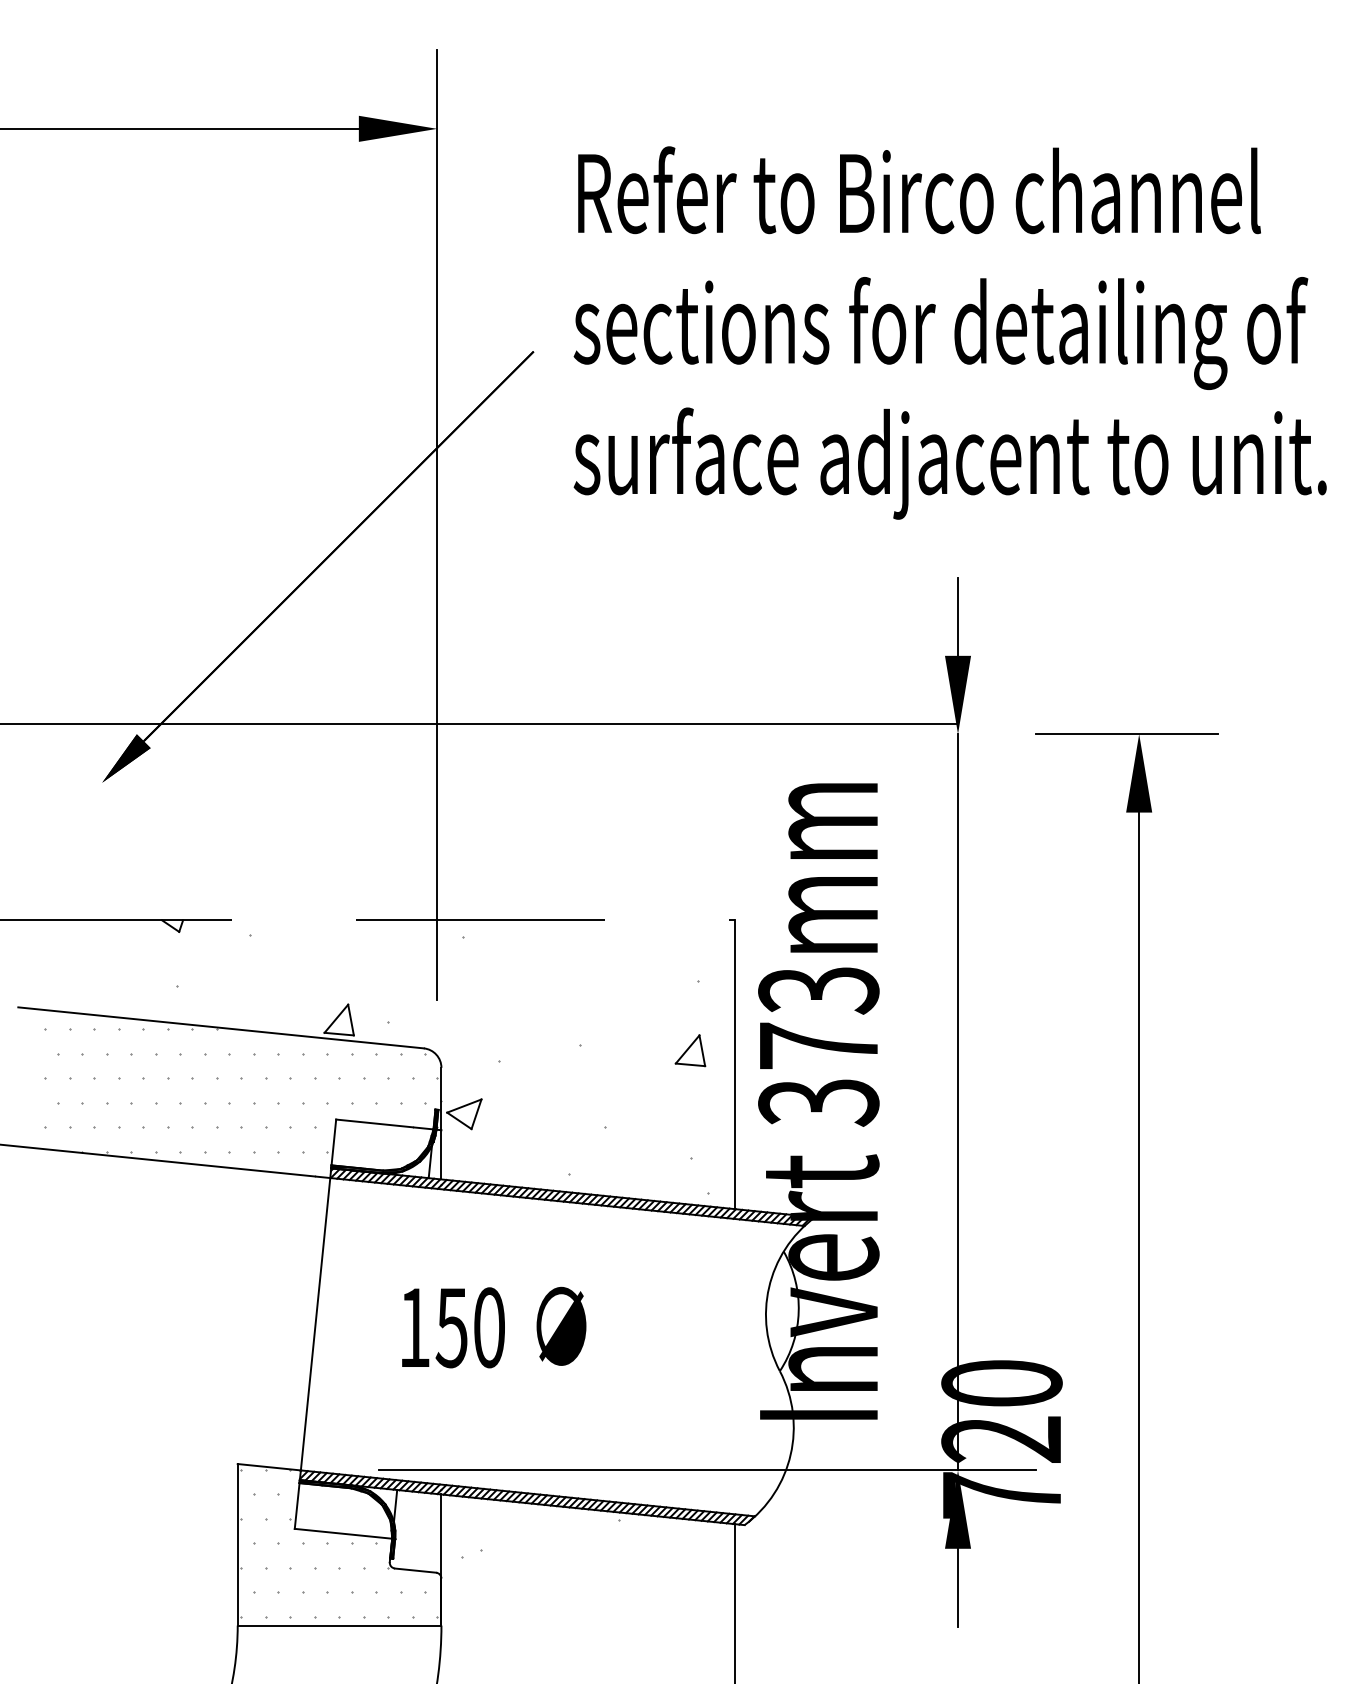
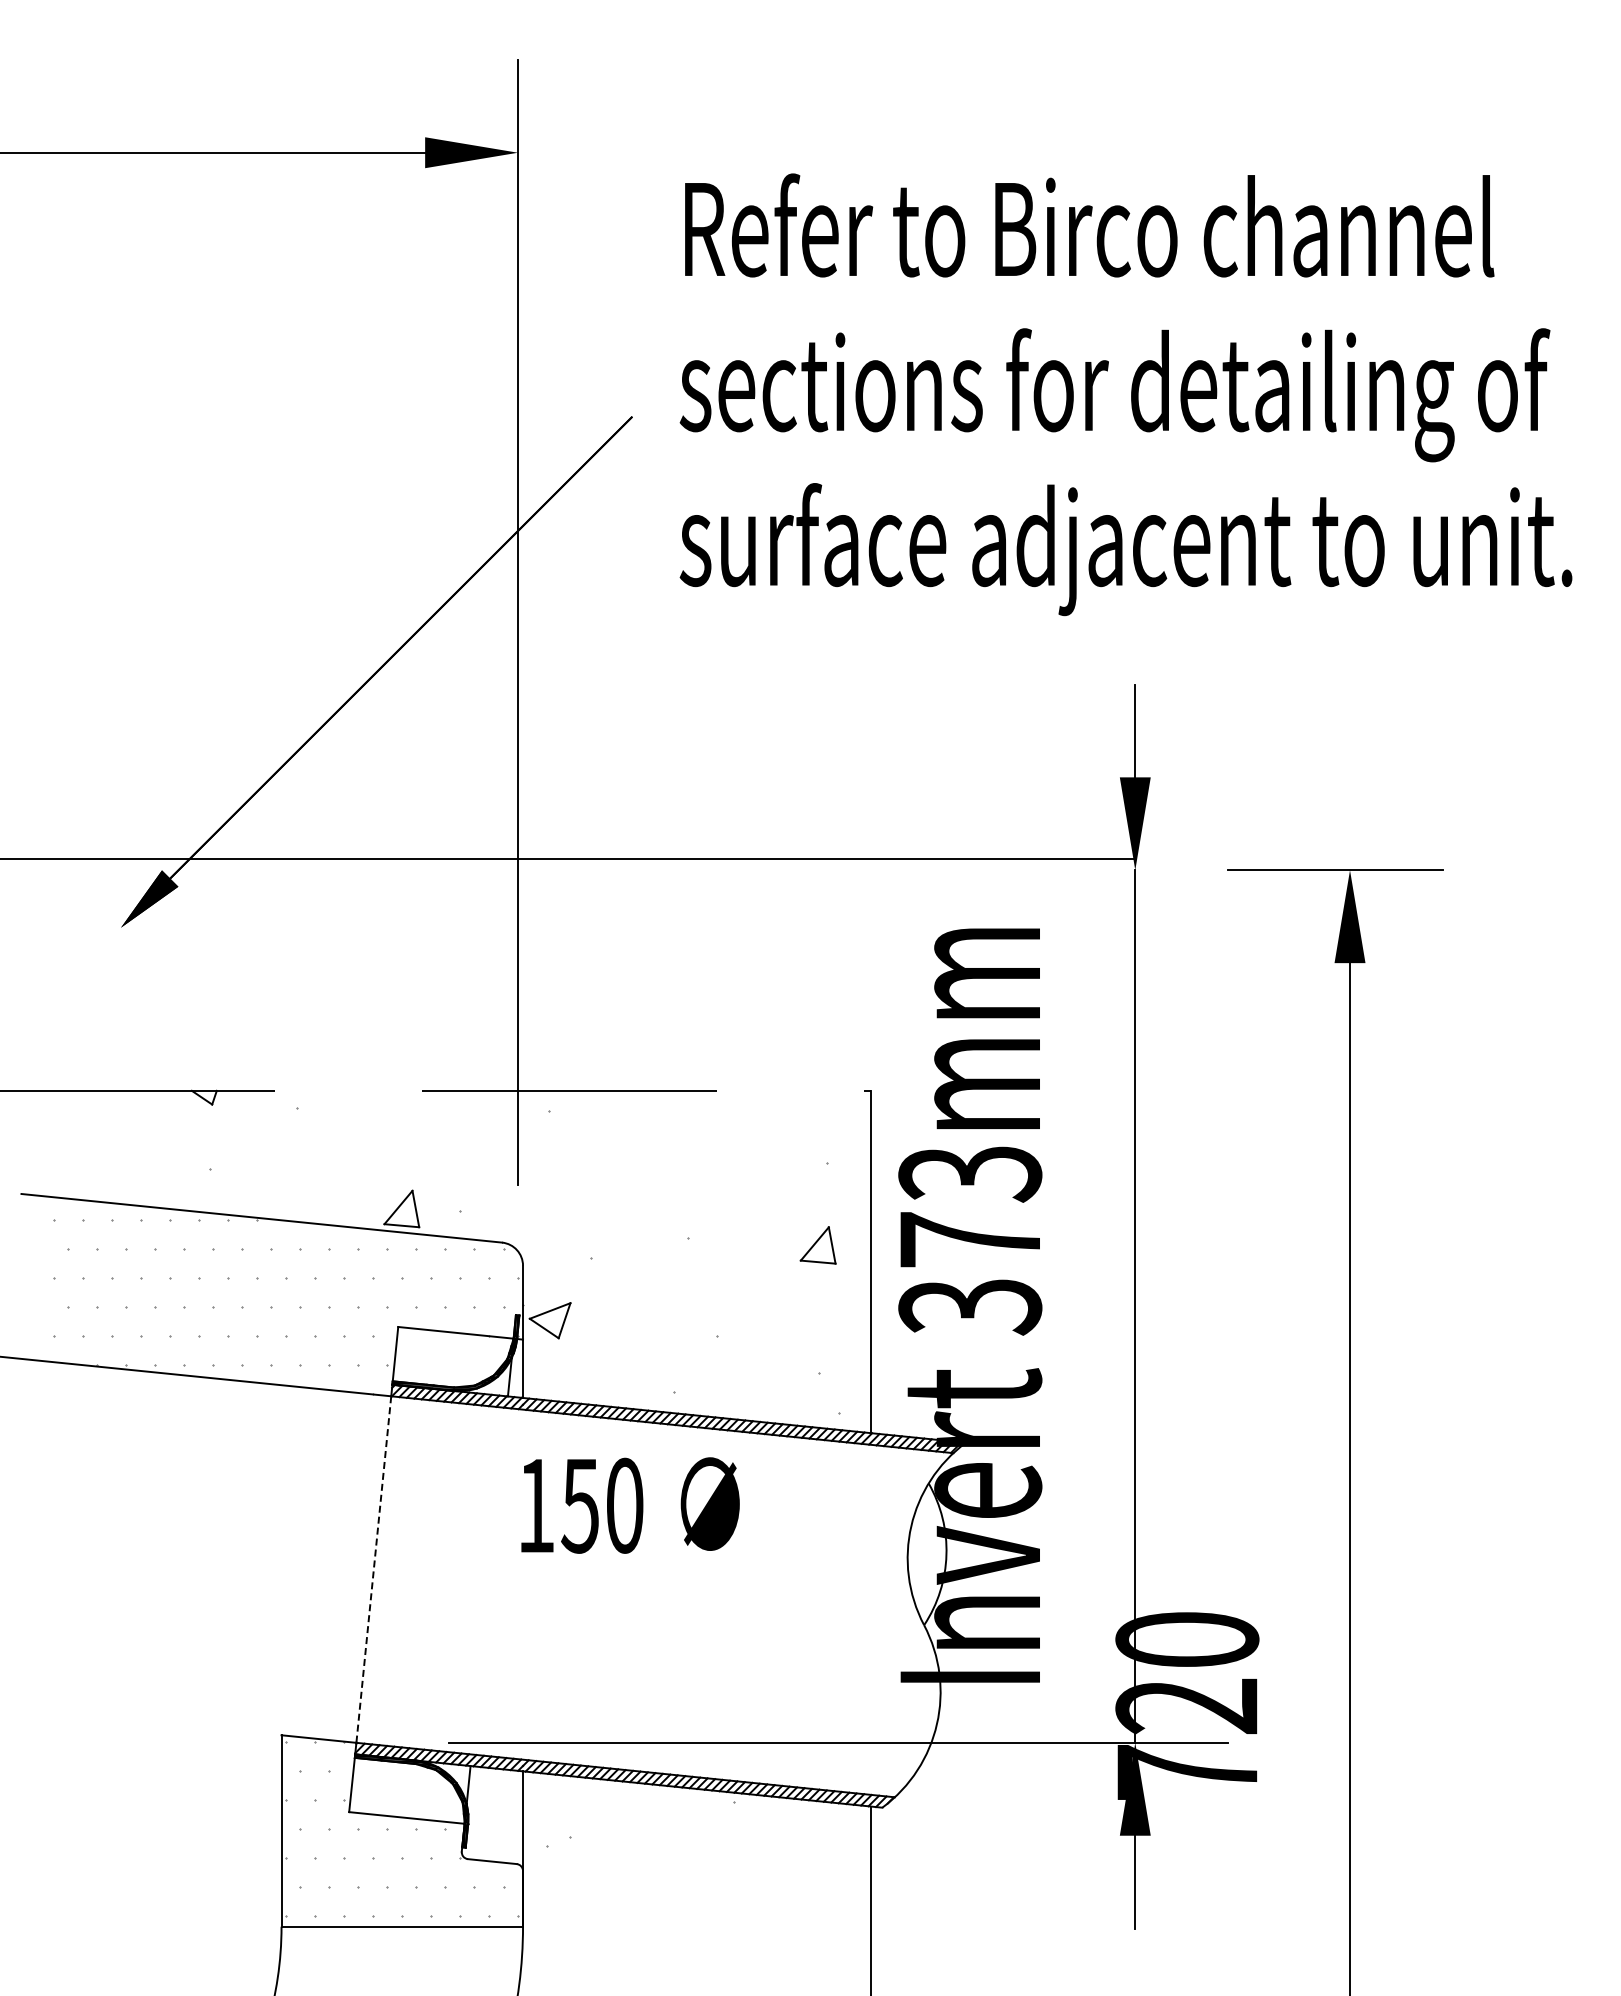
line: (315, 1325) -> (373, 1570), solid -> dashed
text: (494, 1327) -> (630, 1505), moved

